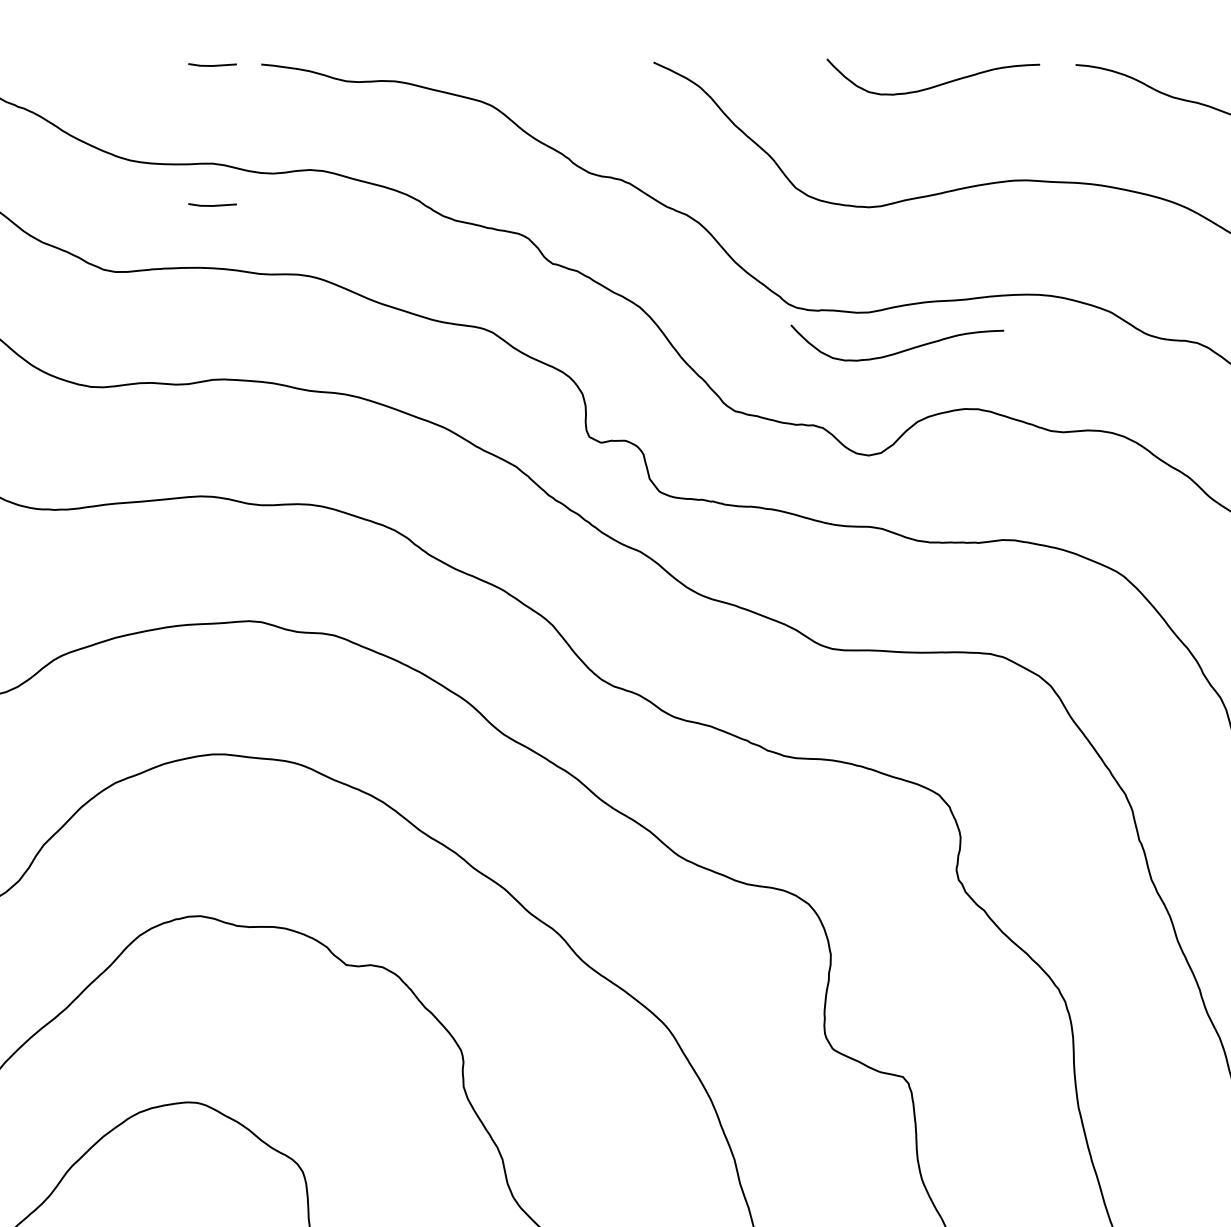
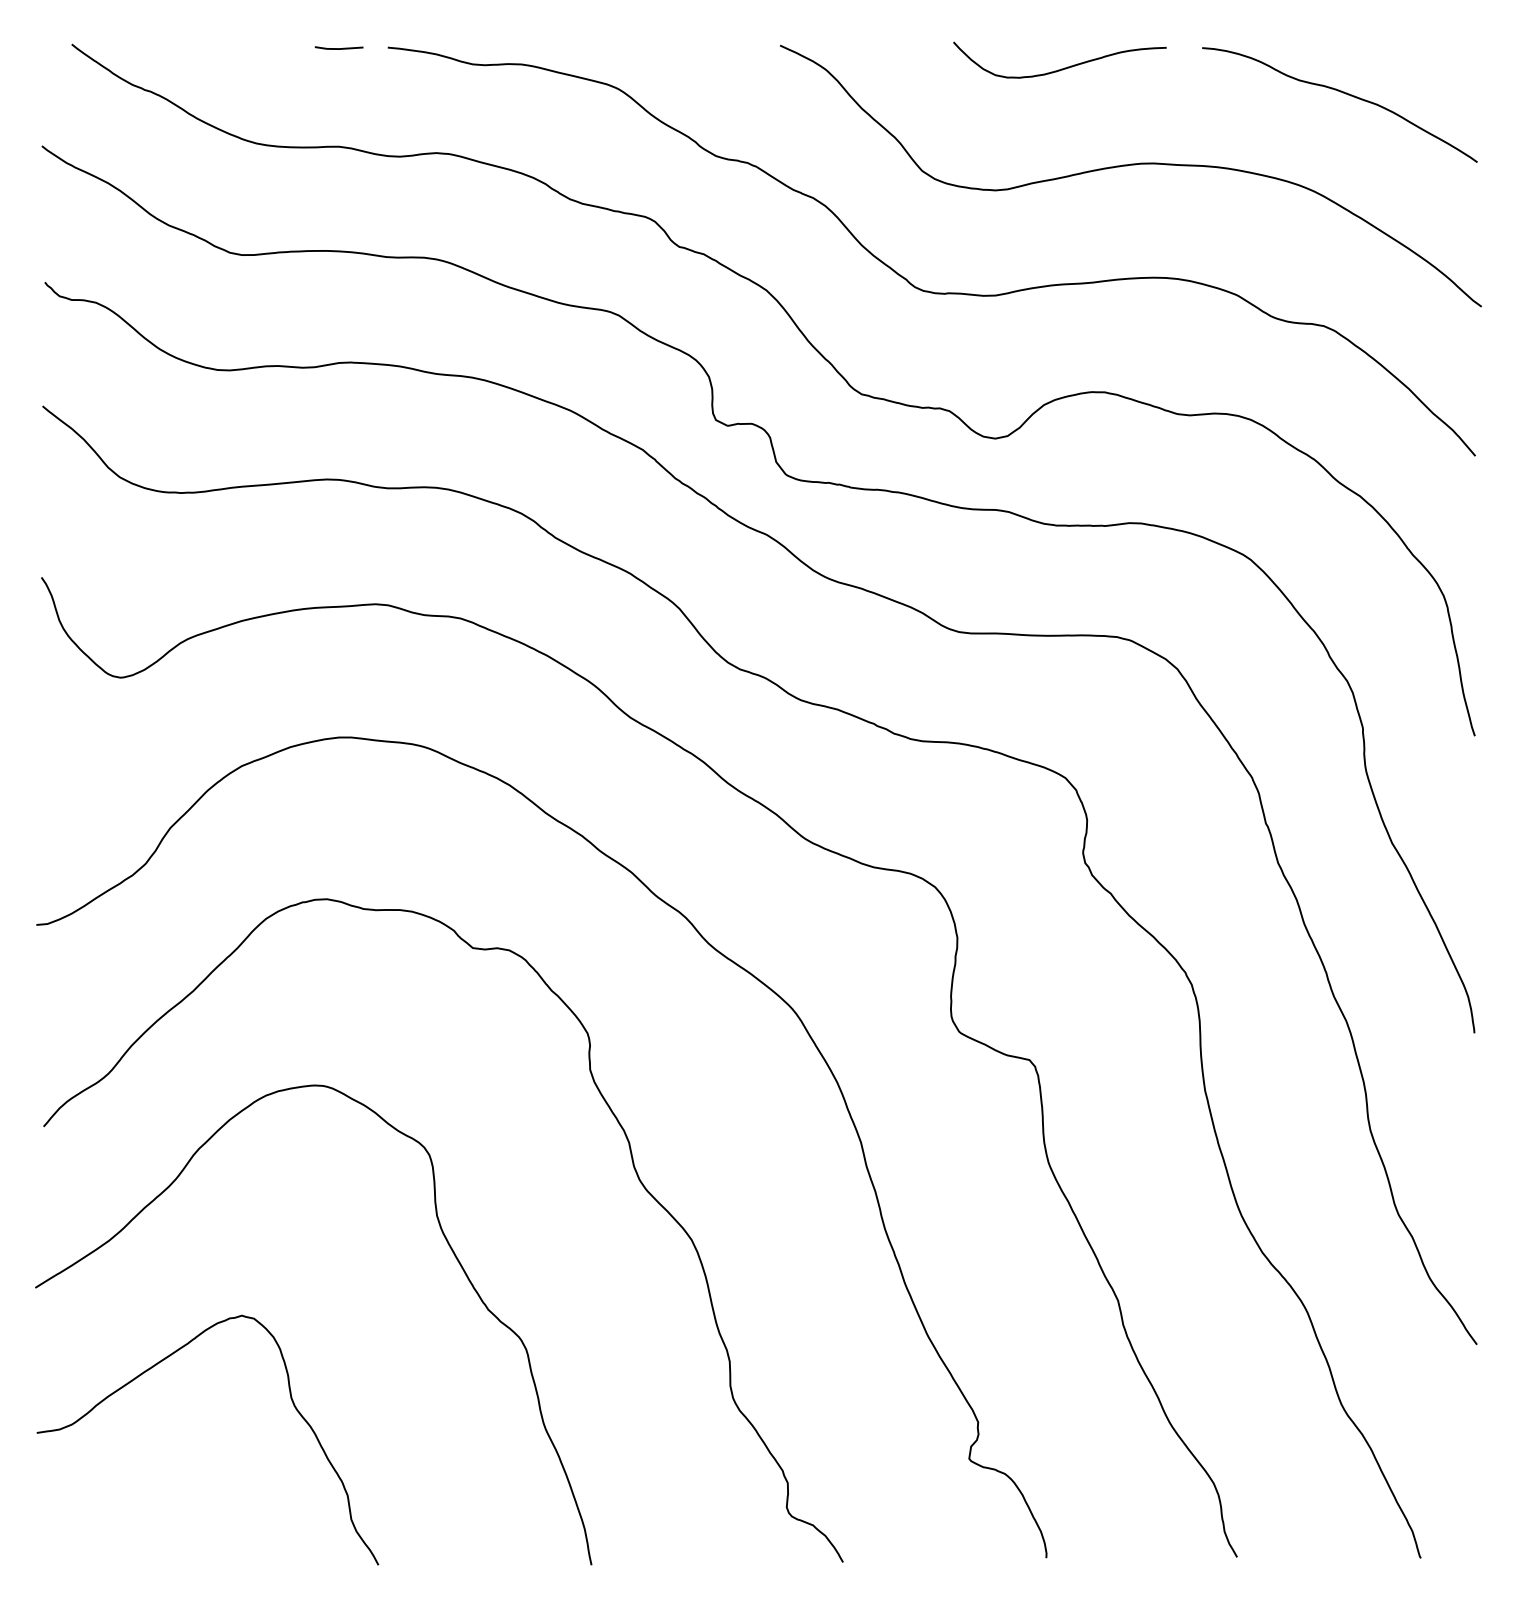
line: (211, 205) -> (338, 188), removed
curve: (898, 351) -> (1025, 334), removed

